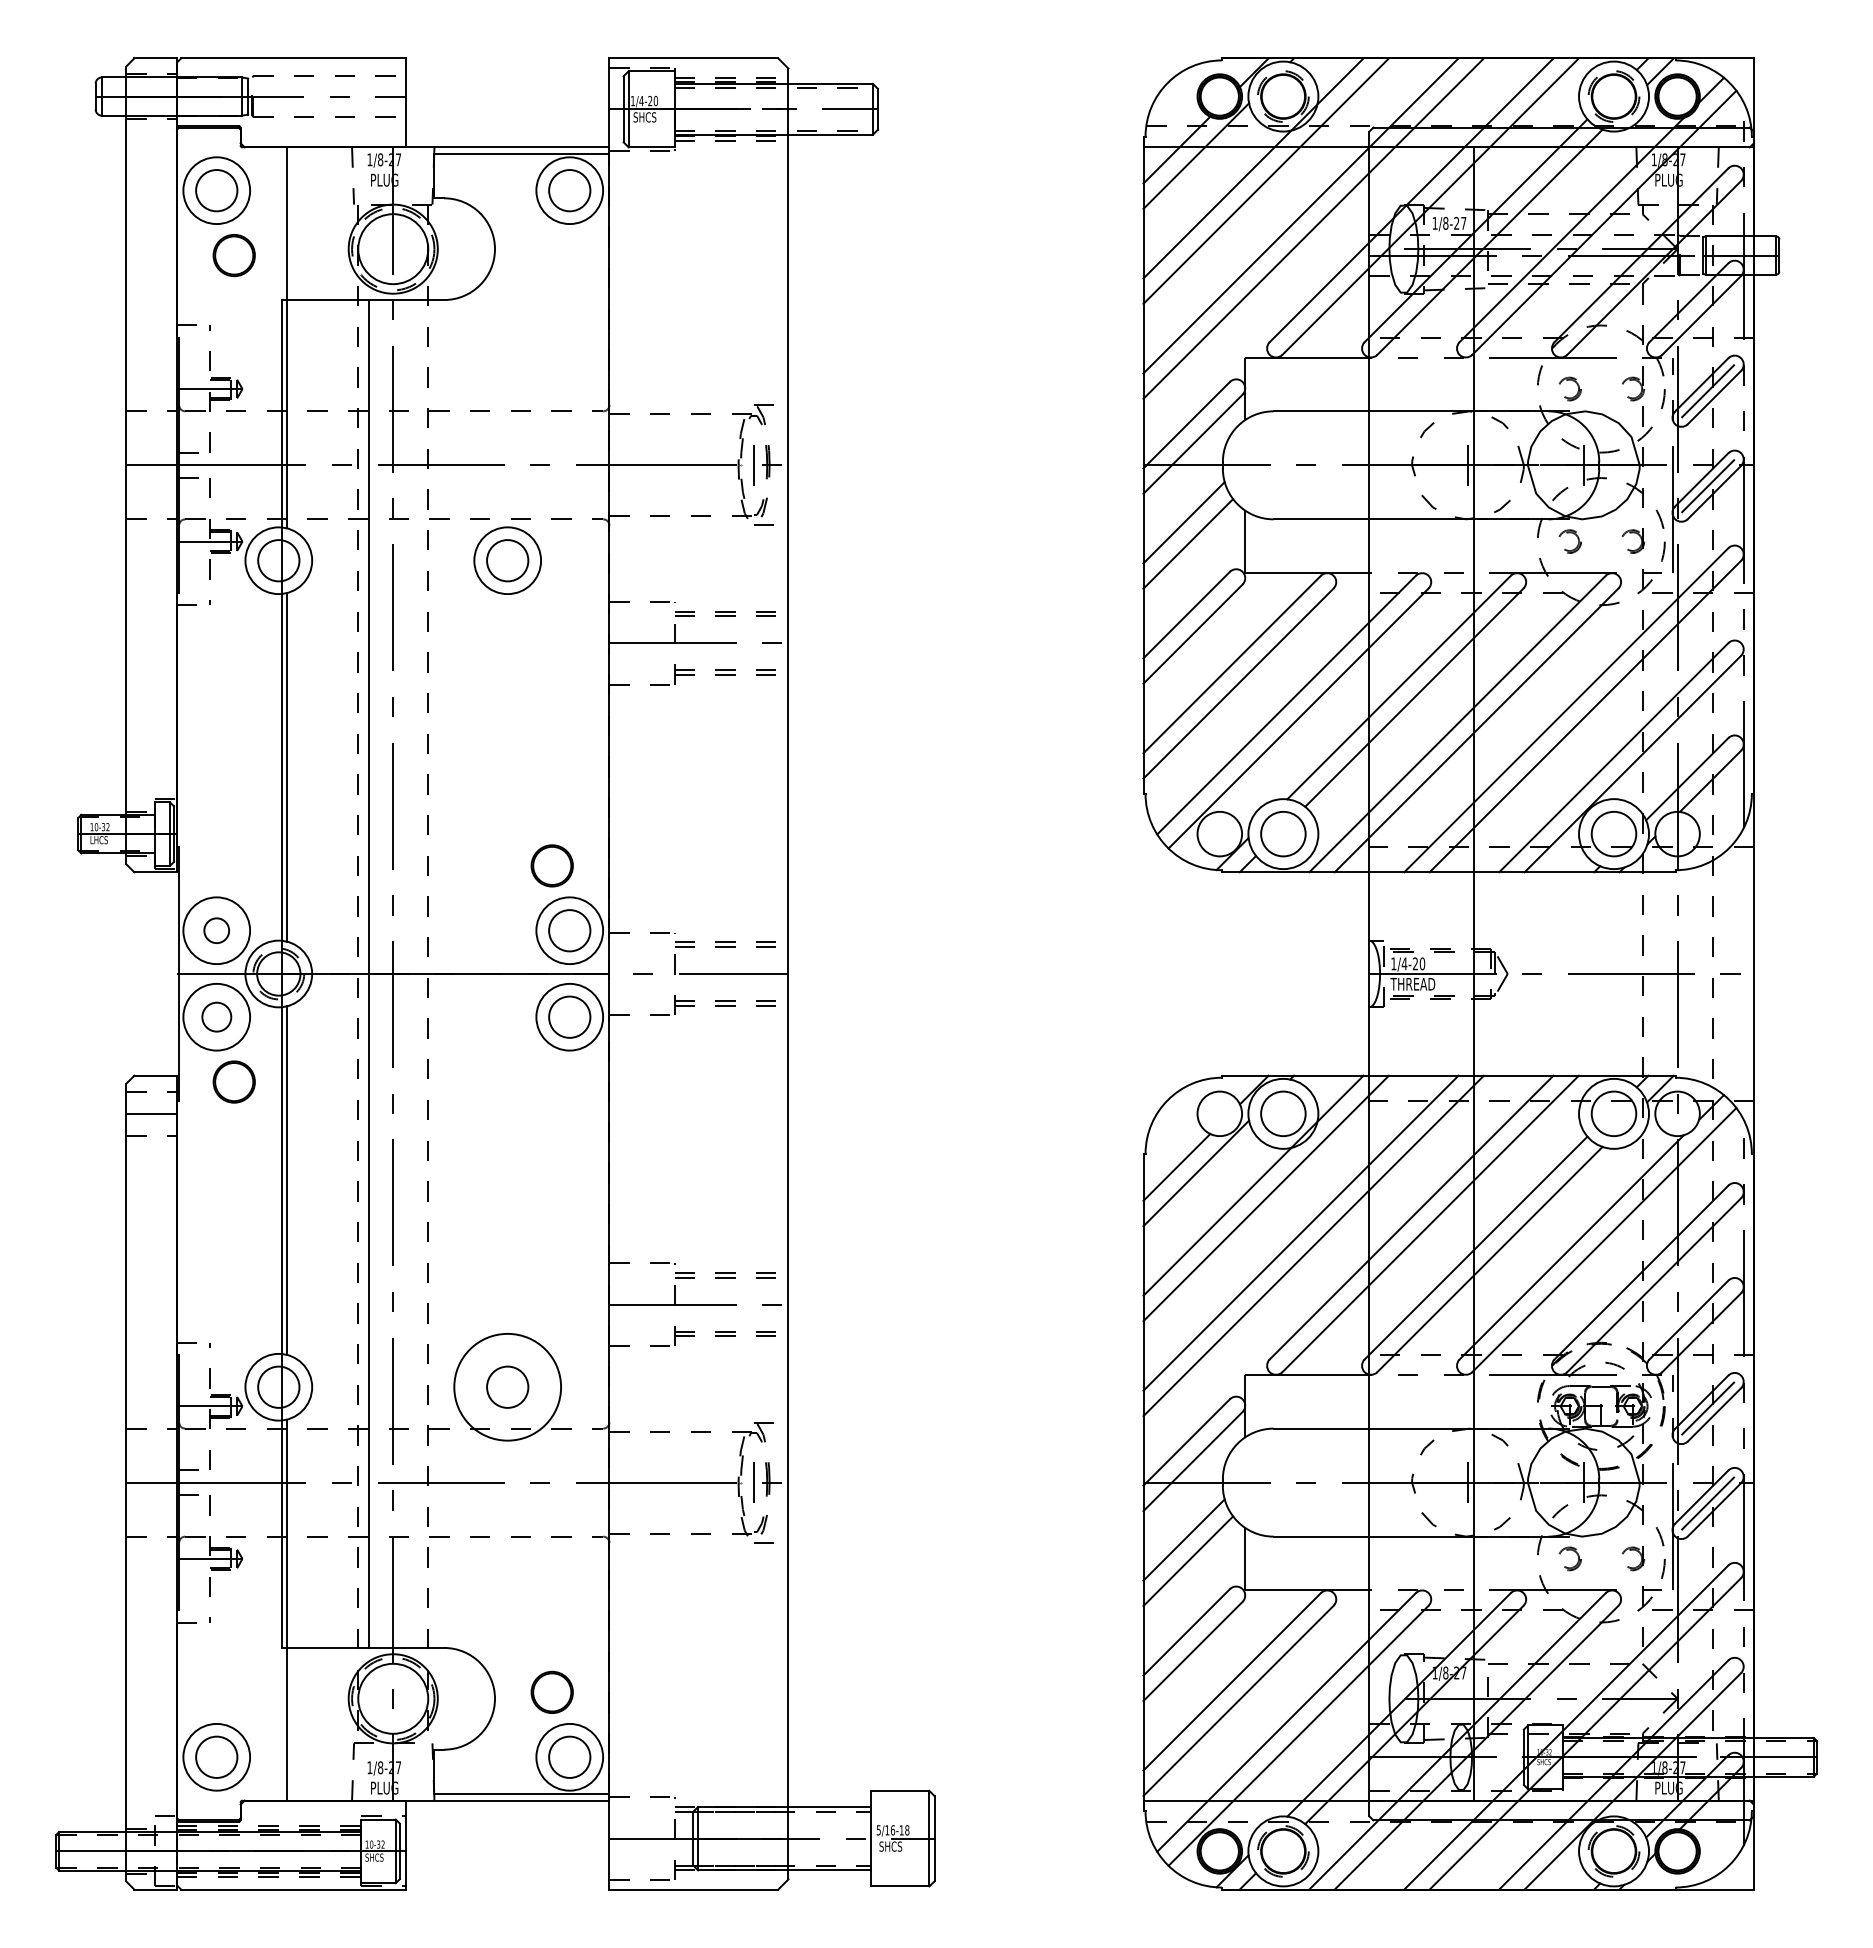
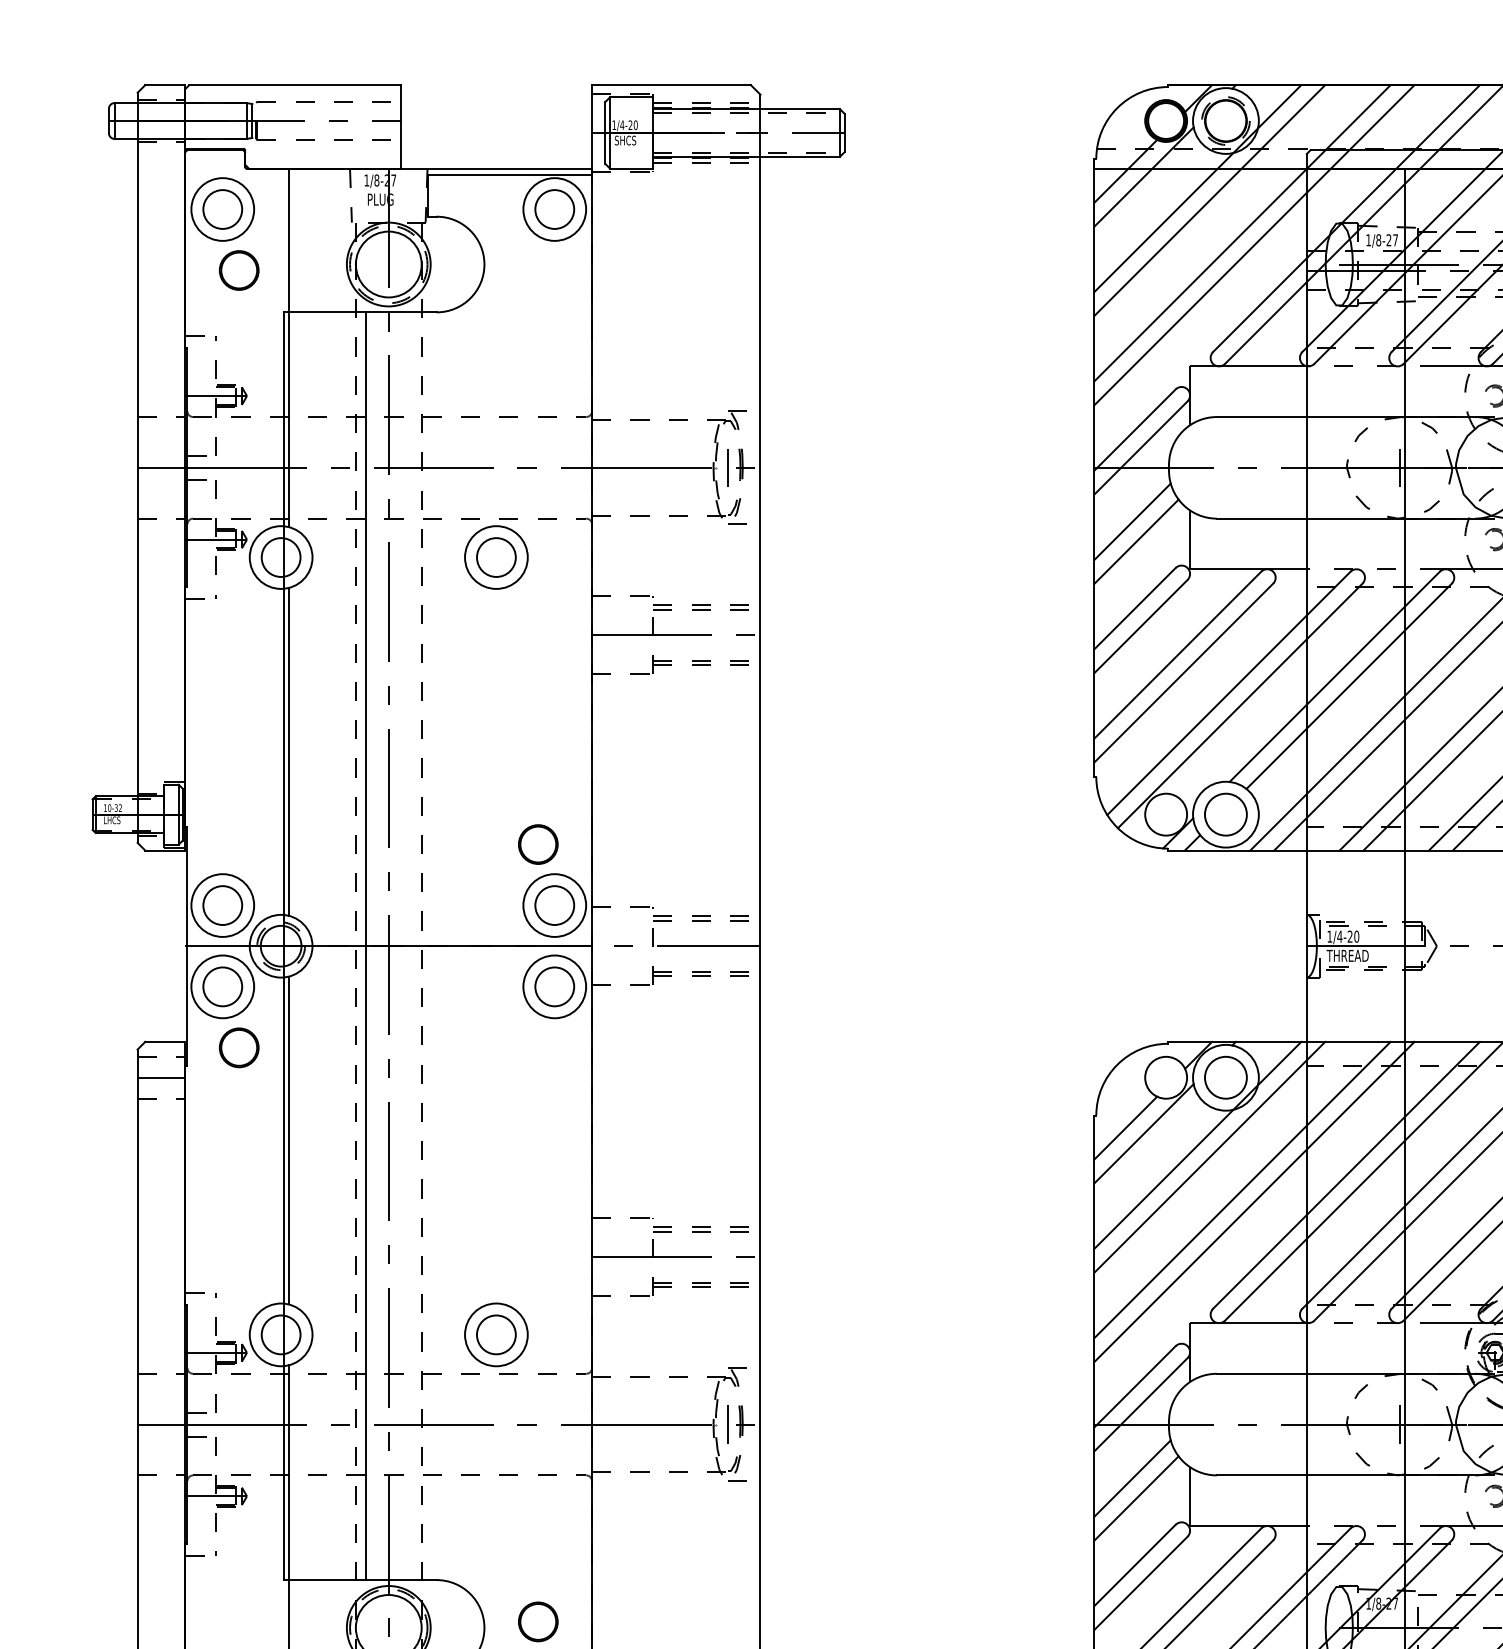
circle: (216, 930) -> (222, 905), size x1.67
circle: (216, 1016) -> (222, 986), size x1.43
circle: (507, 1386) -> (496, 1334), size x0.62

